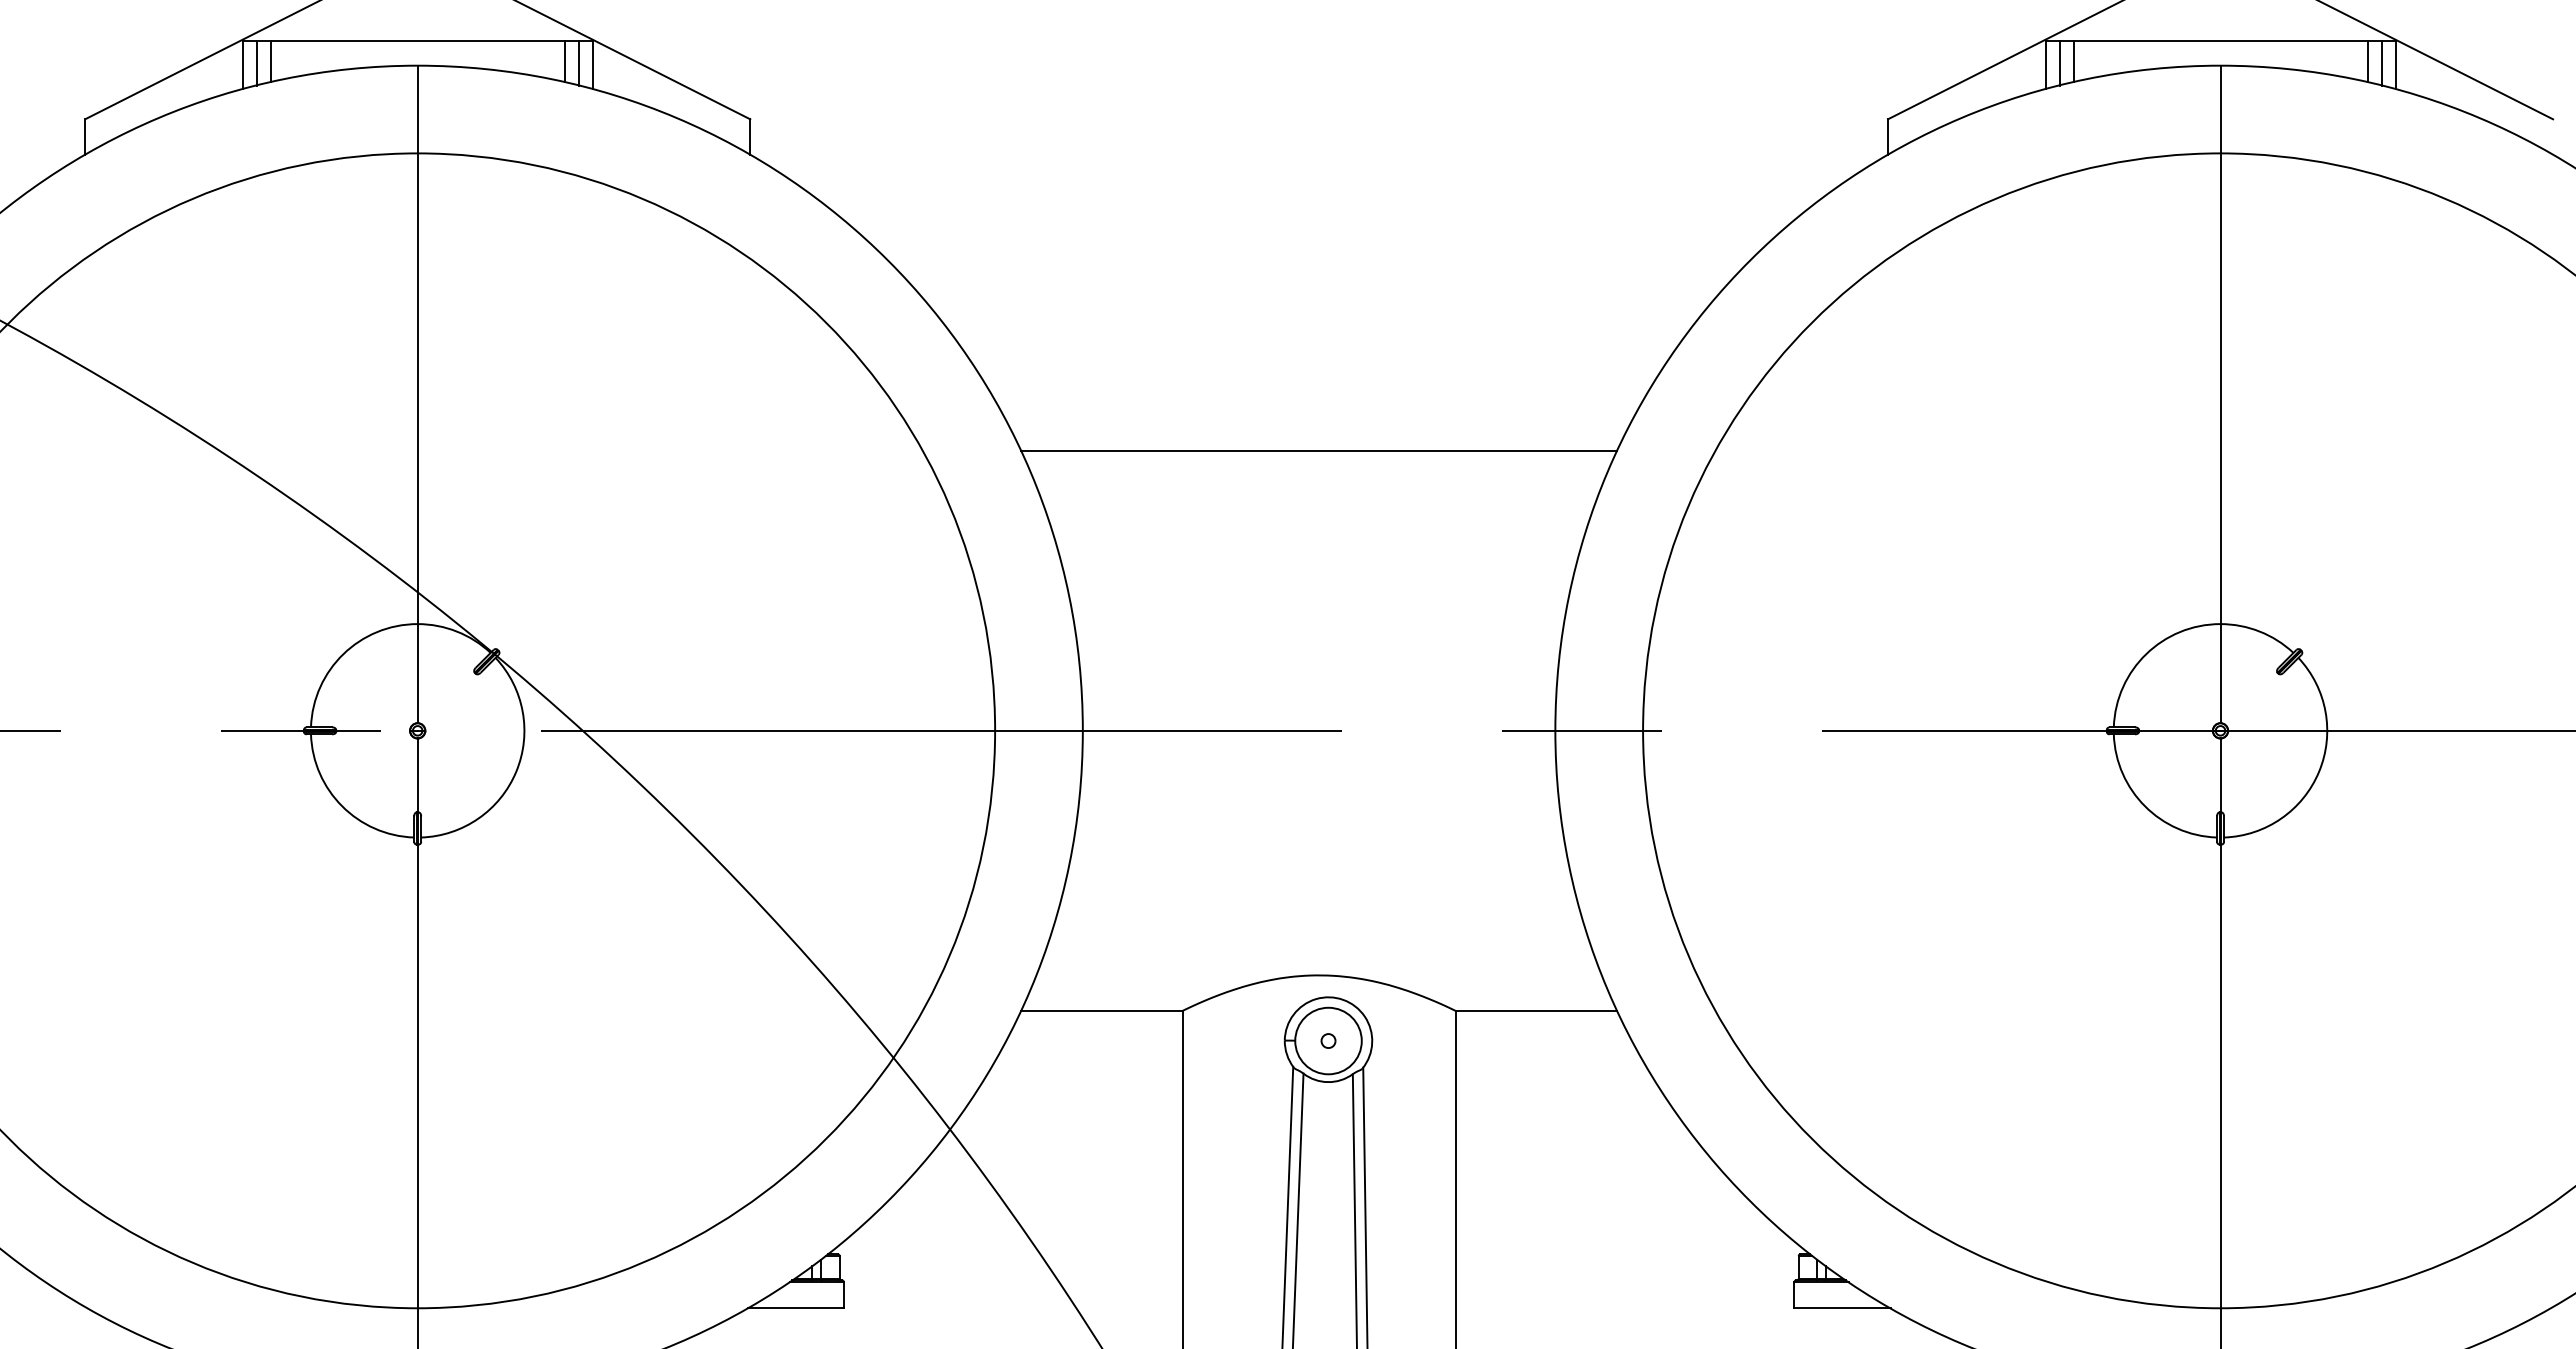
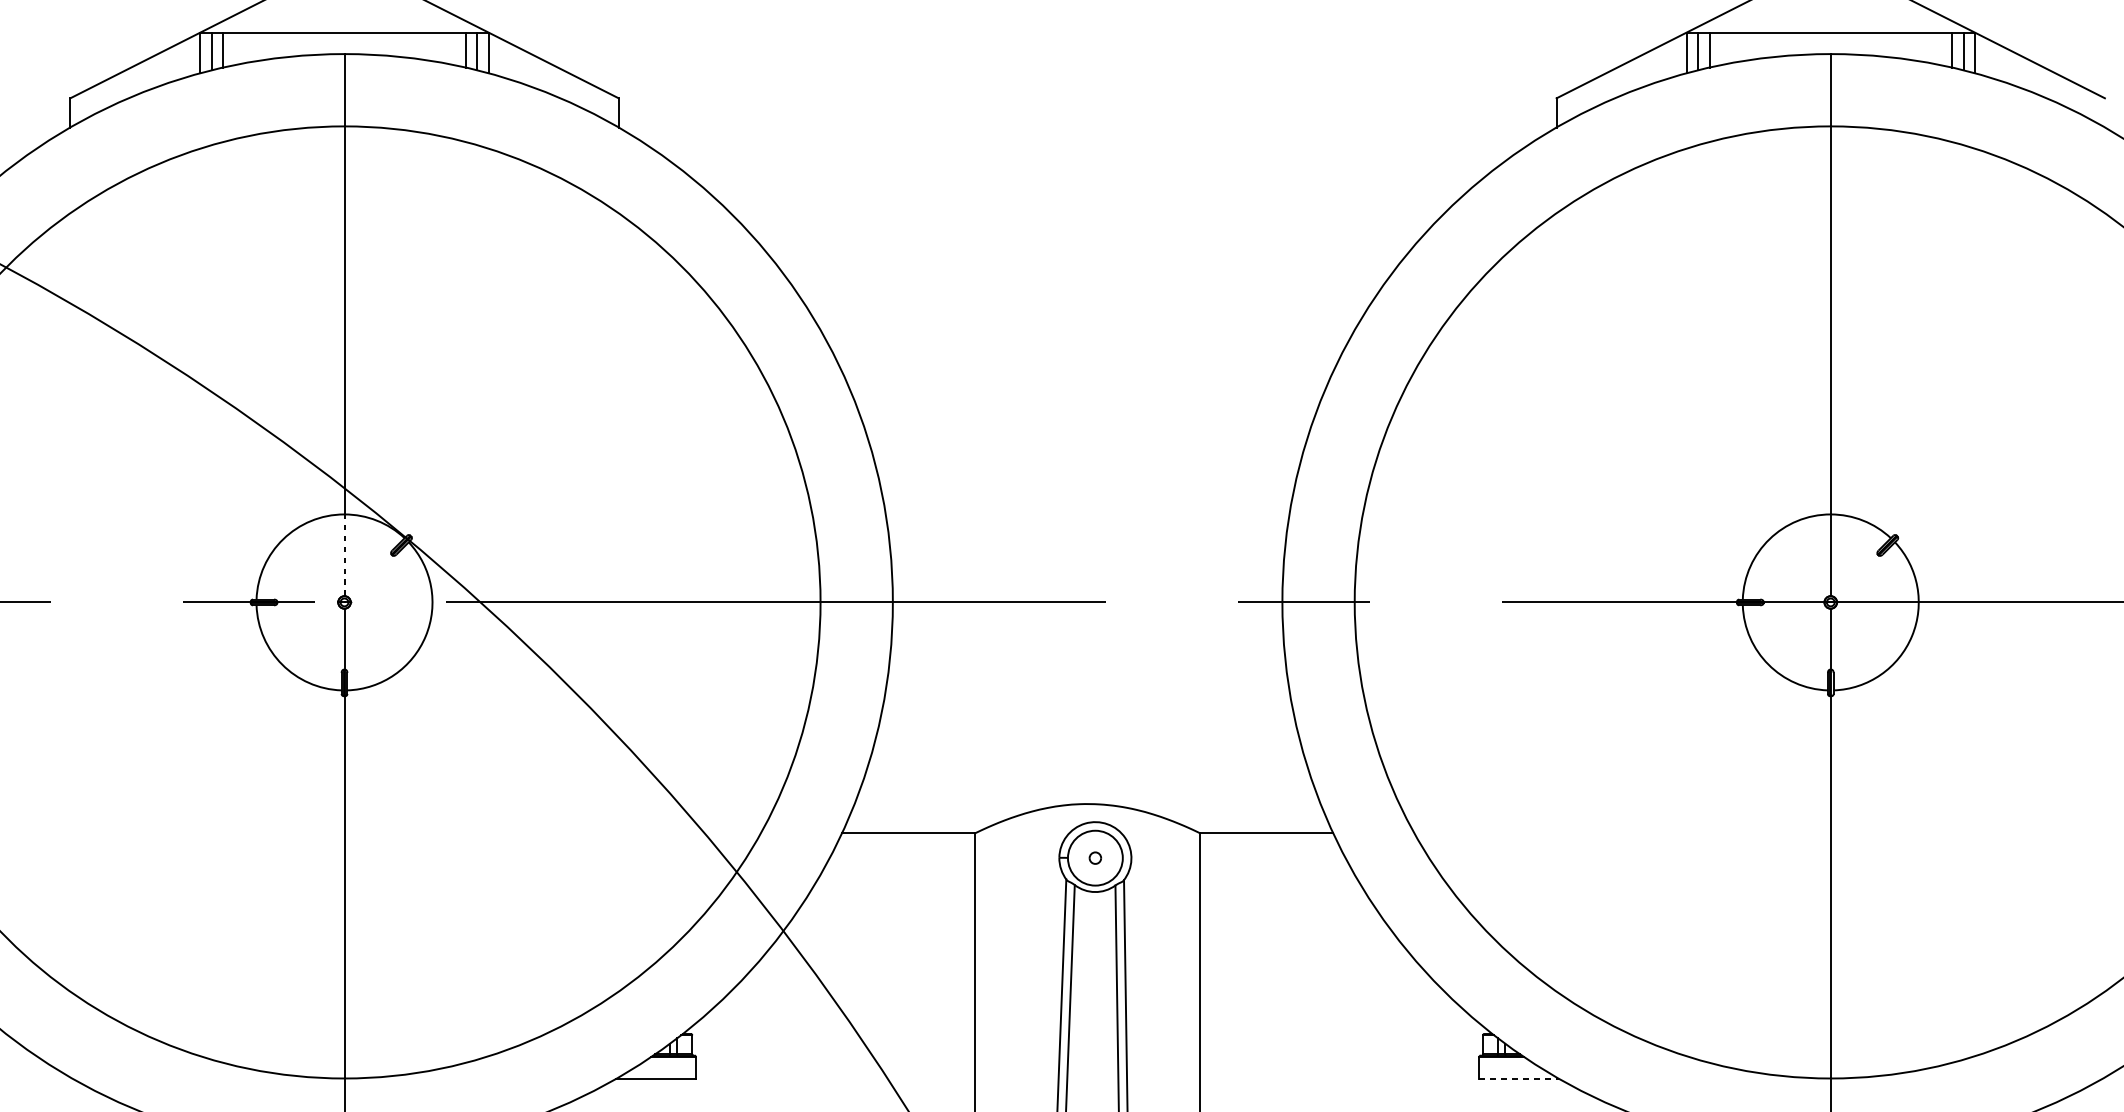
line: (1319, 450) -> (1087, 371), removed
line: (417, 673) -> (344, 555), solid -> dashed
line: (1843, 1308) -> (1519, 1078), solid -> dashed

